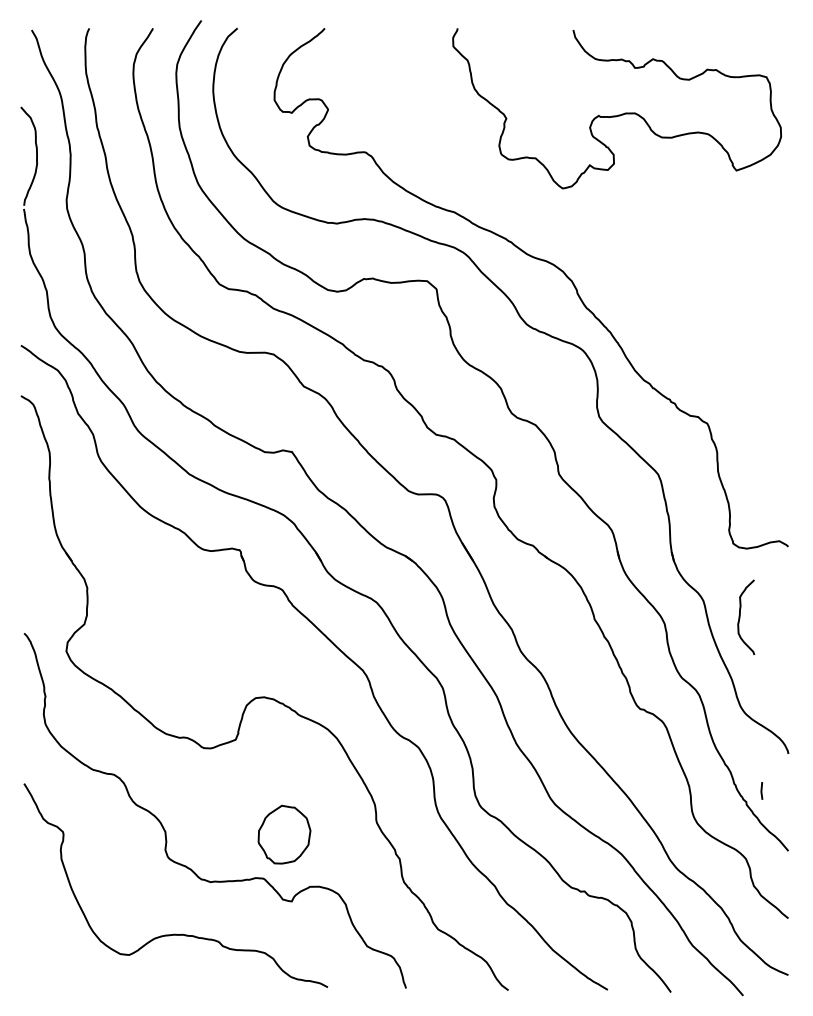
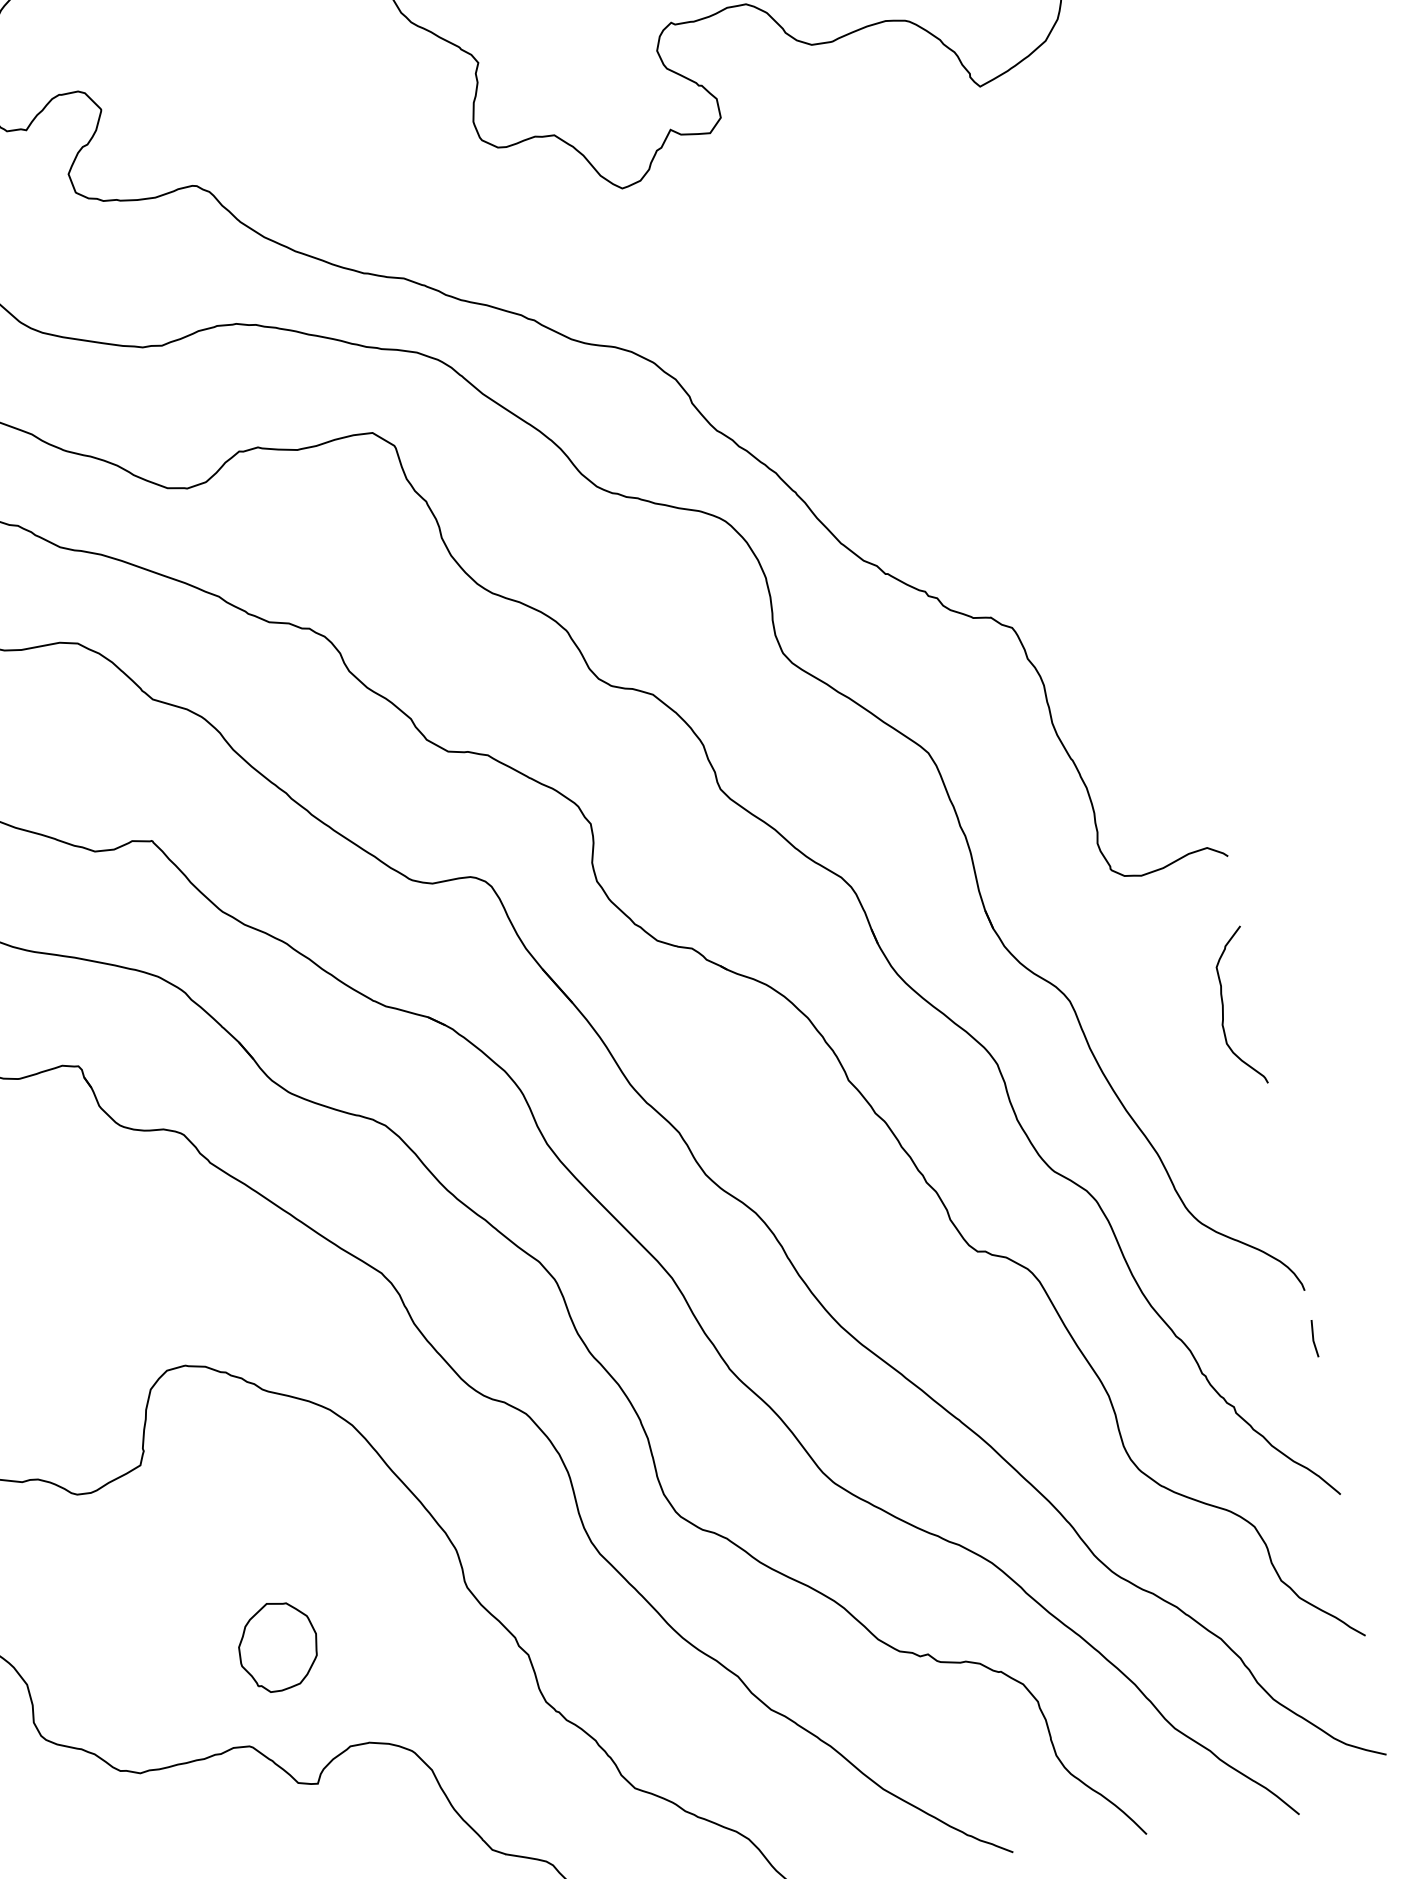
curve: (740, 617) -> (1225, 1009), moved
line: (761, 790) -> (1313, 1338), moved
part: (284, 834) -> (277, 1646), size x0.71

